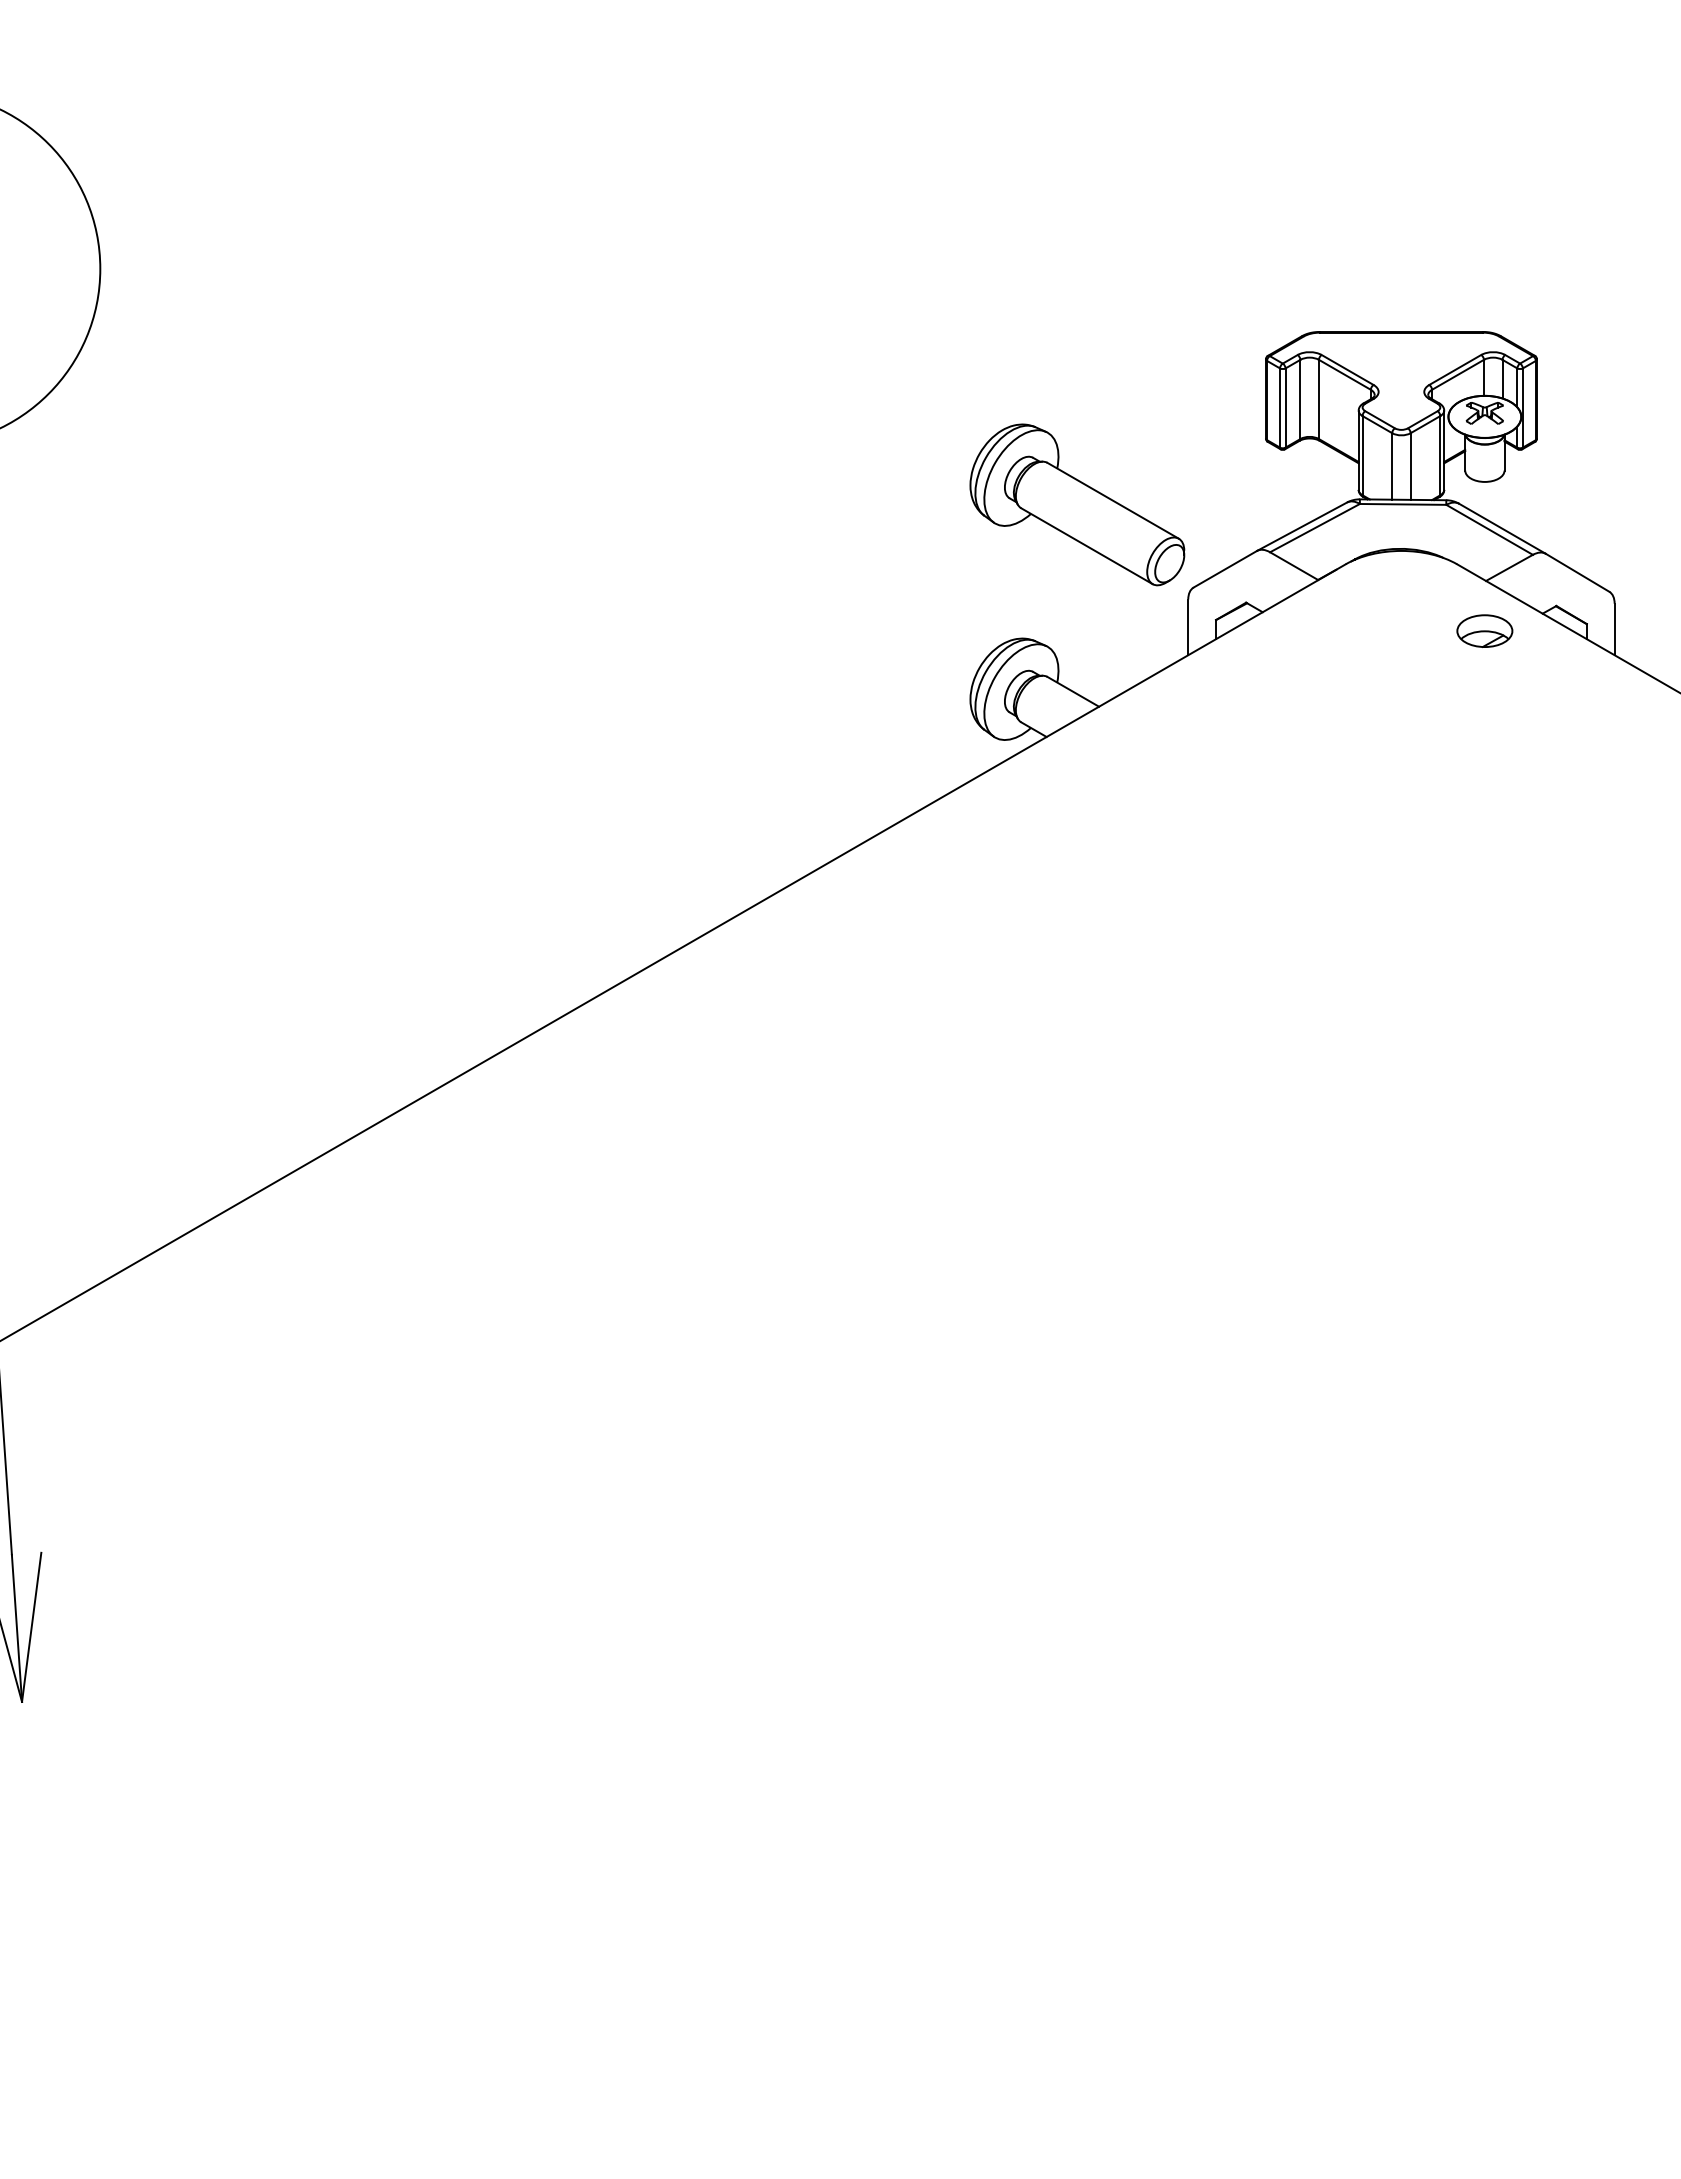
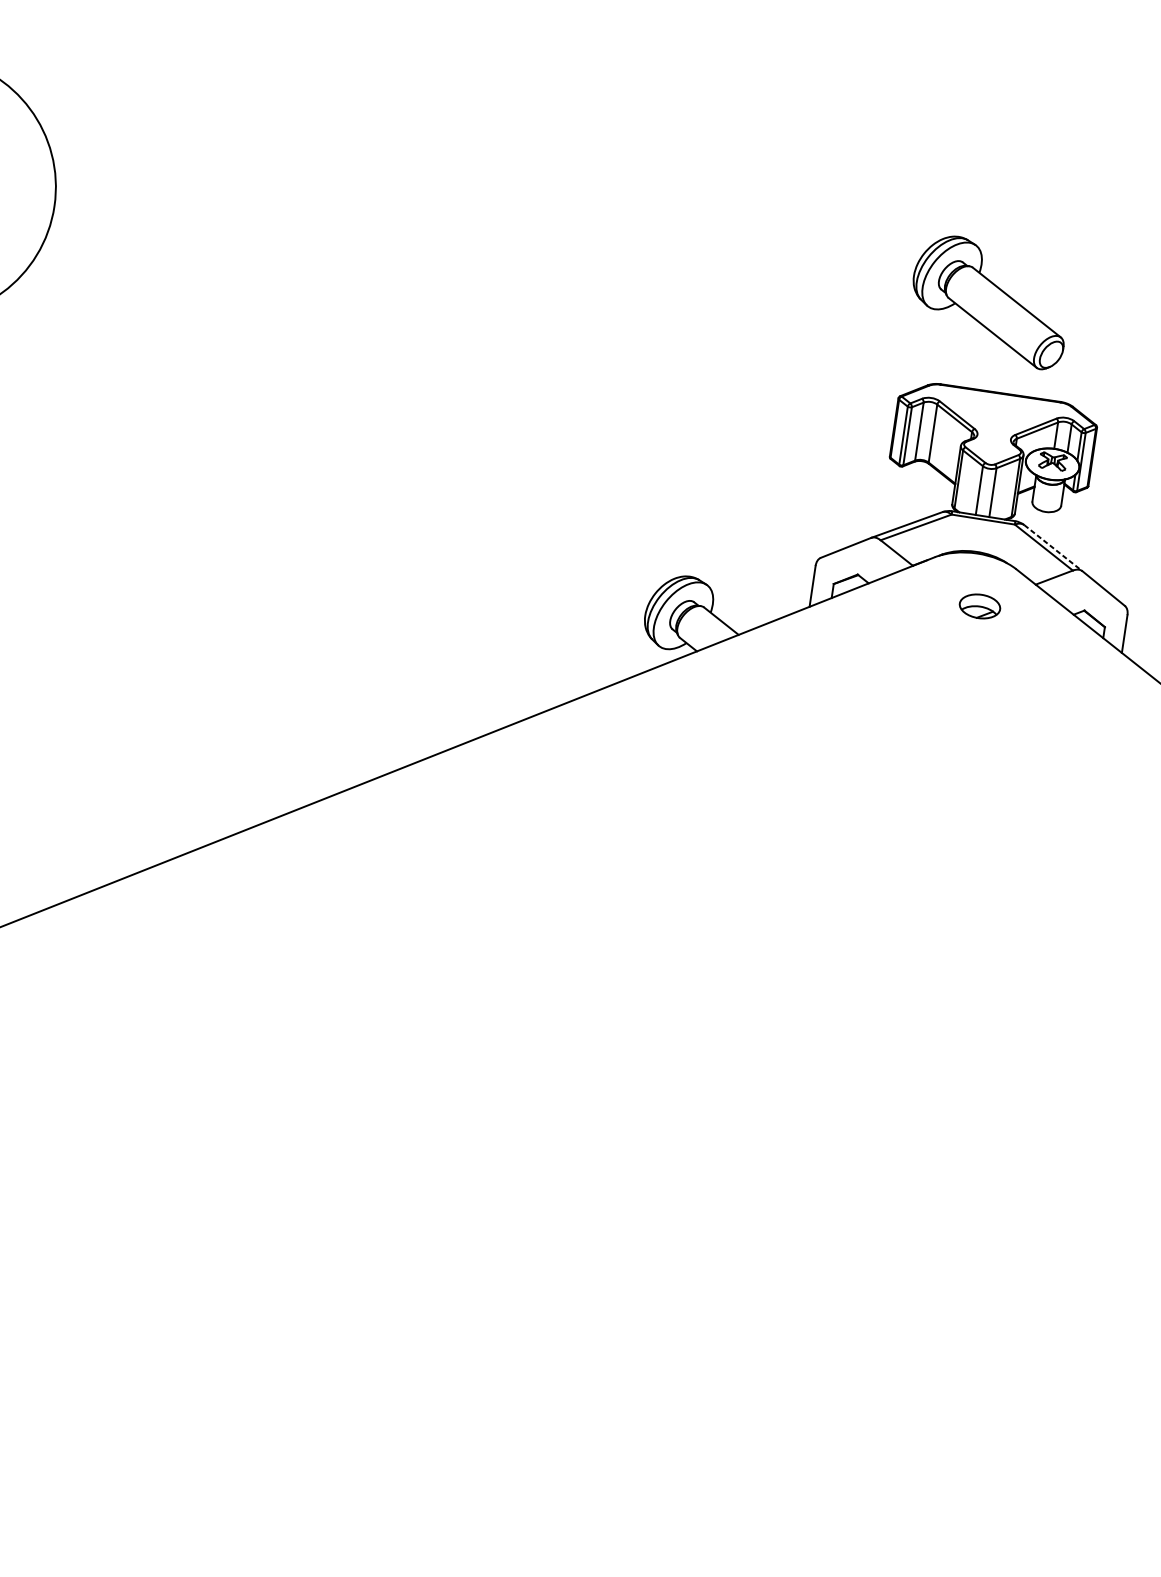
part: (1077, 504) -> (990, 301), moved
line: (1502, 528) -> (1053, 547), solid -> dashed
part: (1484, 630) -> (979, 605), moved

